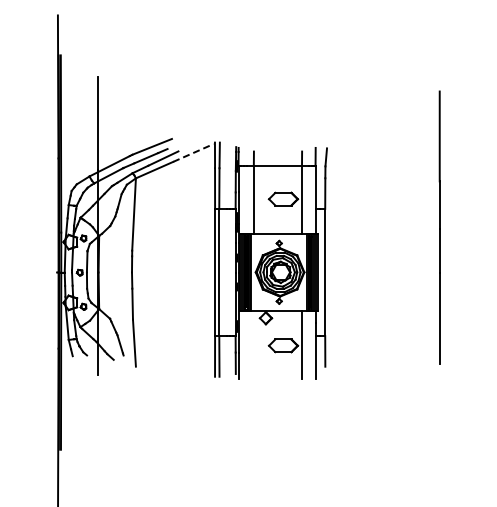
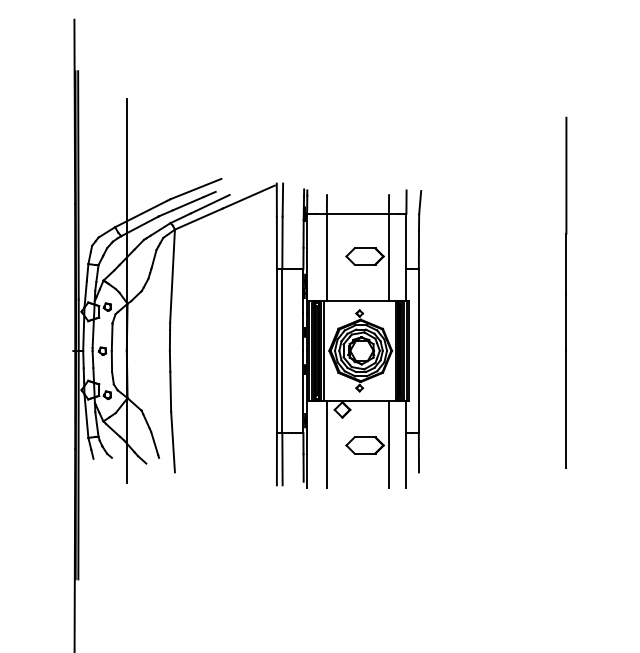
line: (193, 152) -> (249, 196), dashed -> solid
line: (253, 344) -> (326, 443), added

